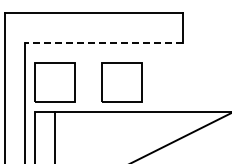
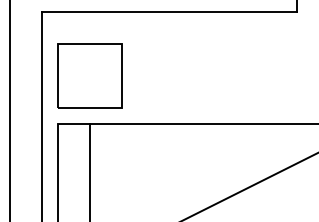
line: (103, 43) -> (168, 13), dashed -> solid
part: (121, 82) -> (197, 75), removed

